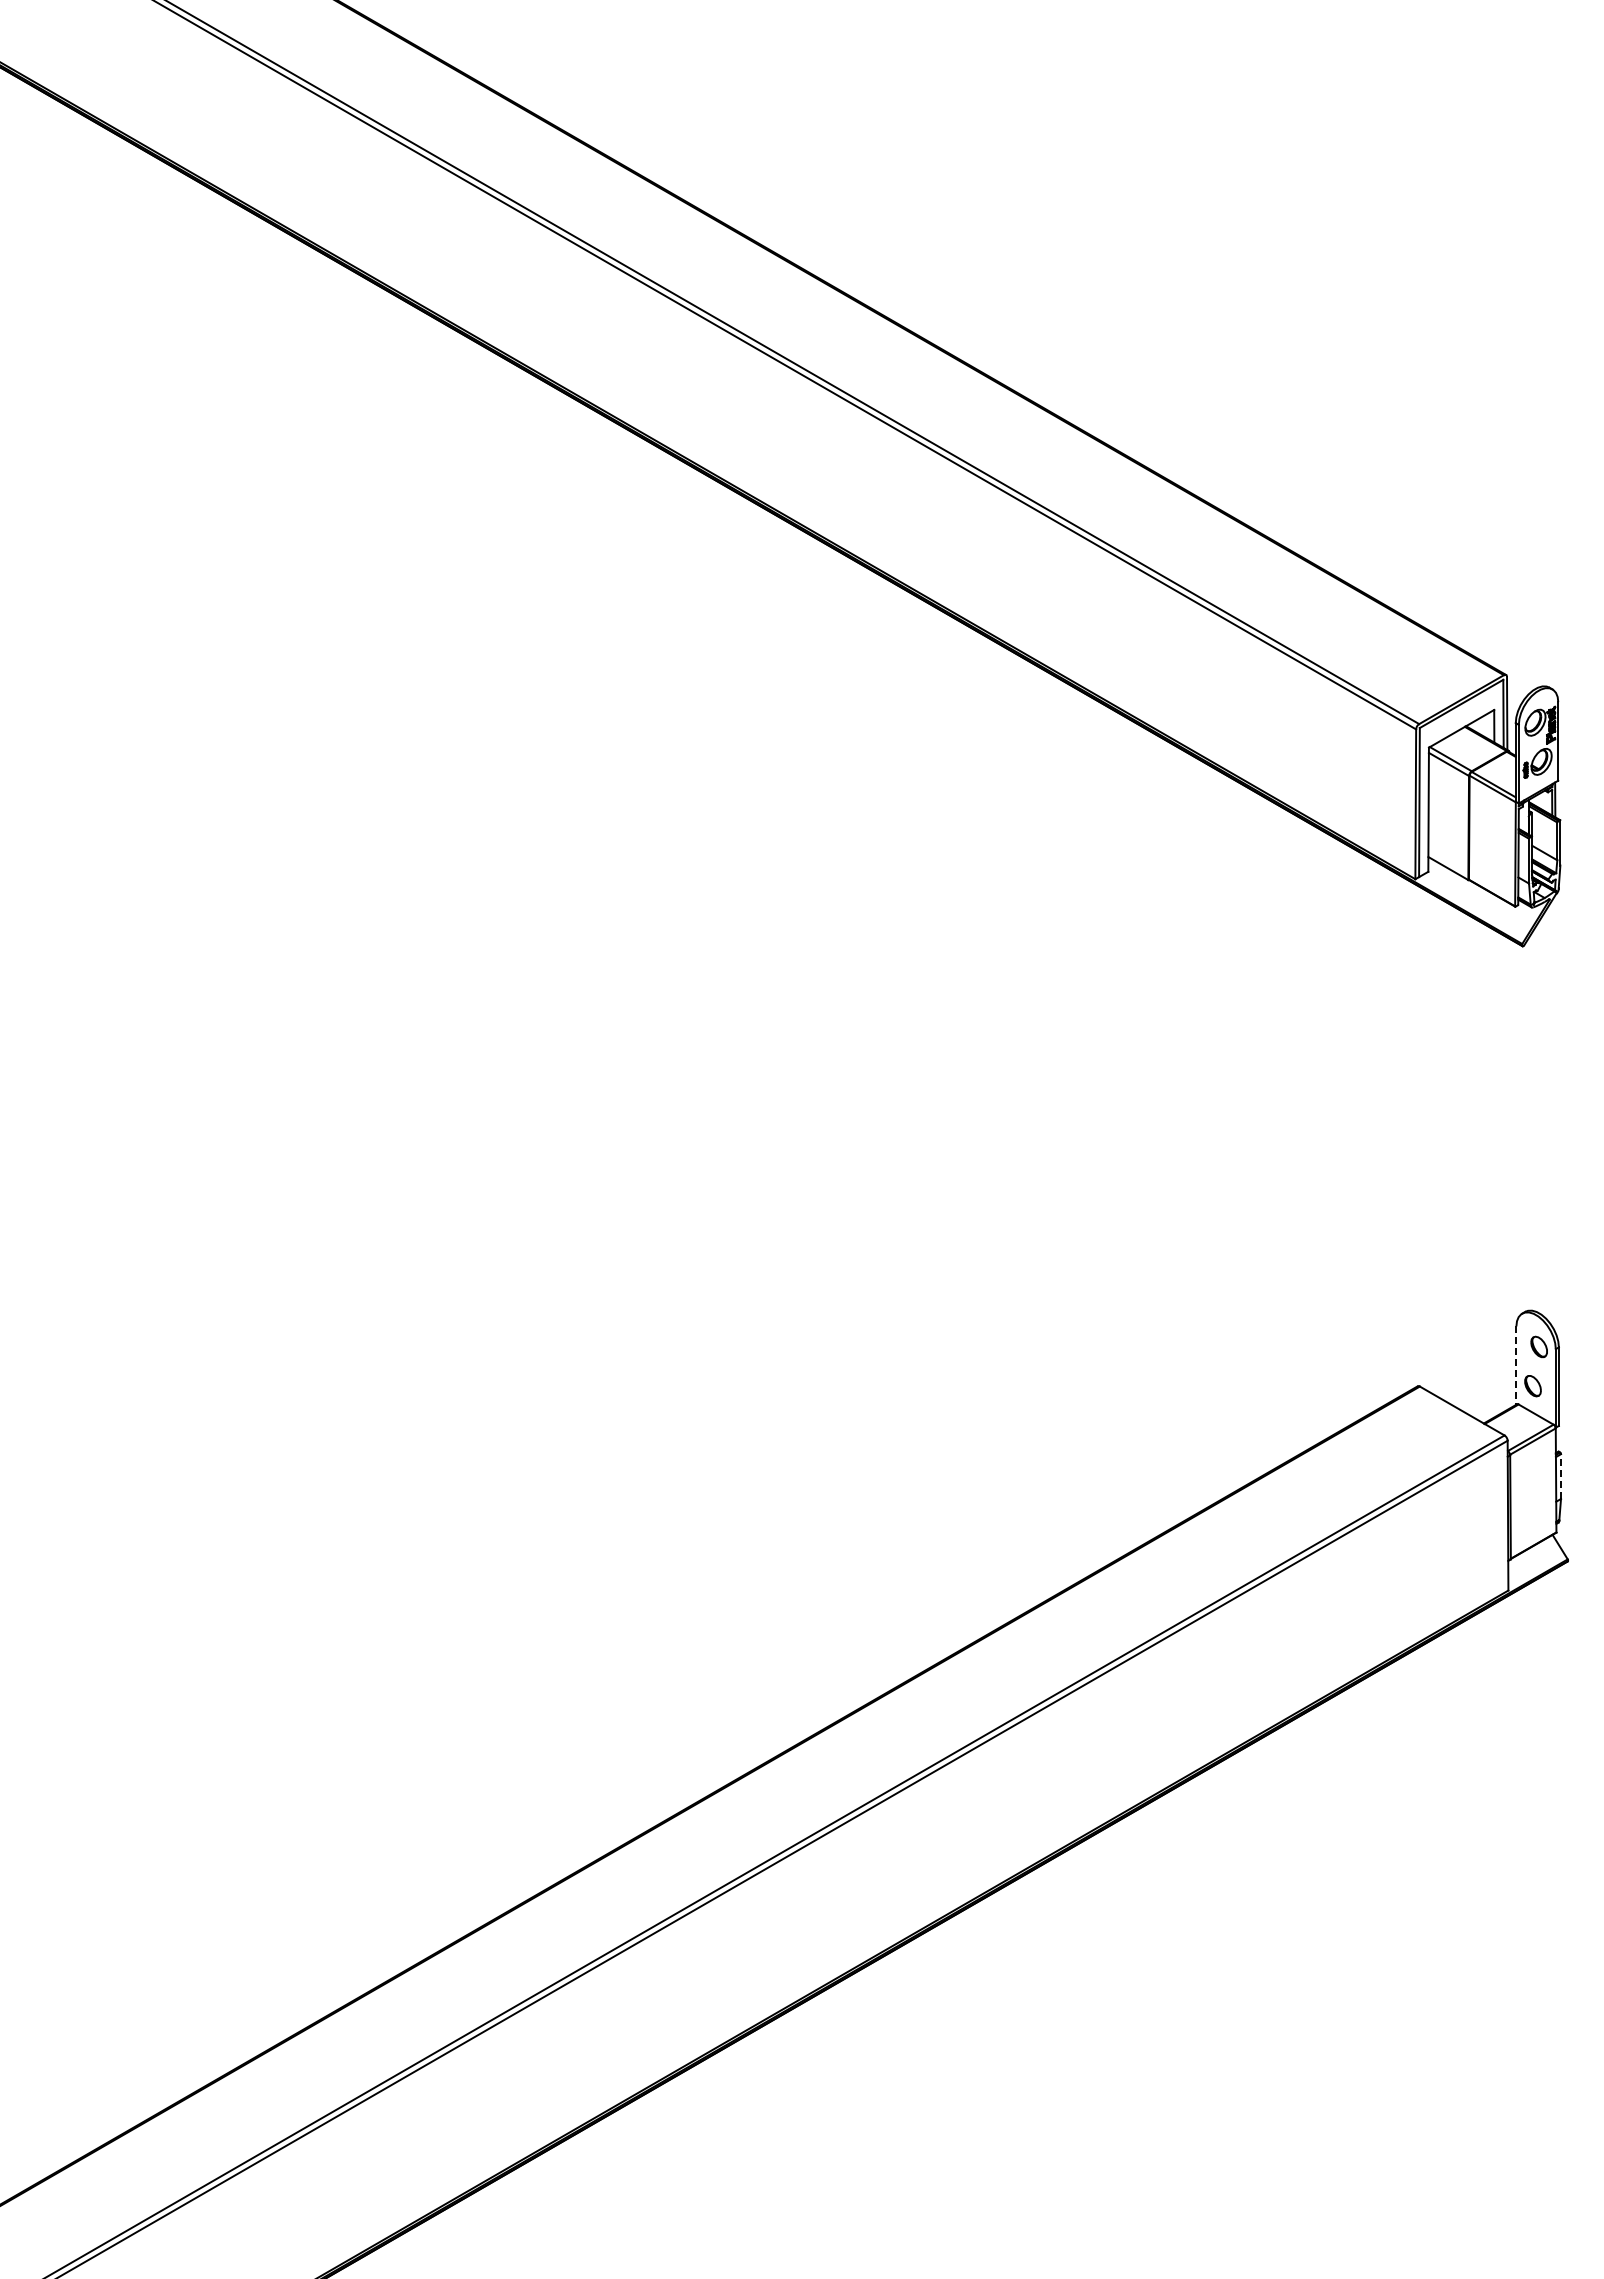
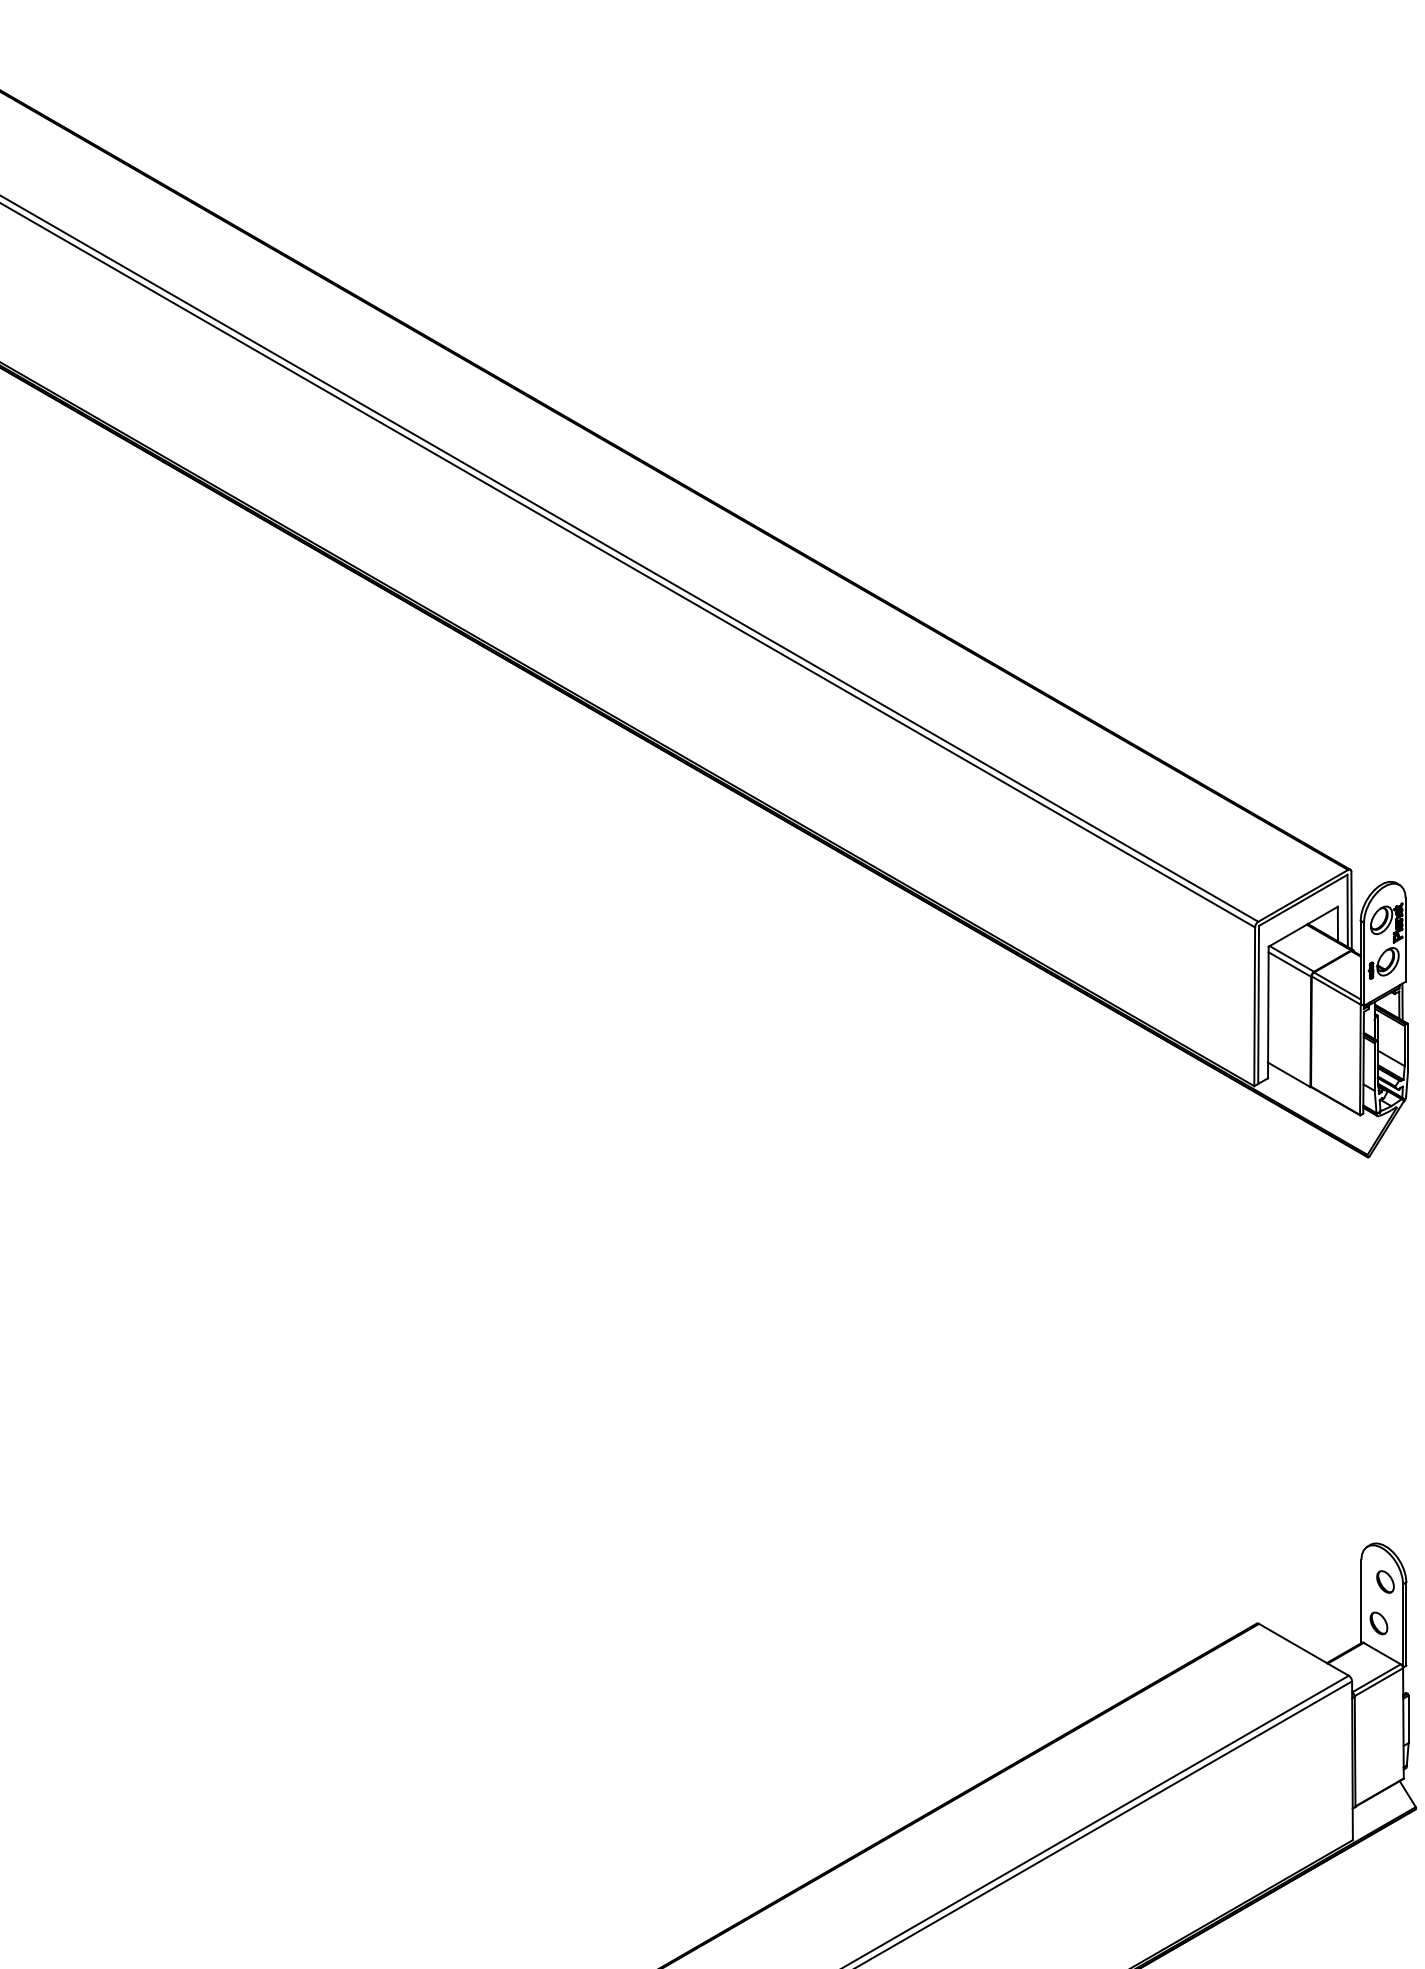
line: (1516, 1366) -> (1361, 1602), dashed -> solid
line: (1561, 1476) -> (1409, 1719), dashed -> solid

